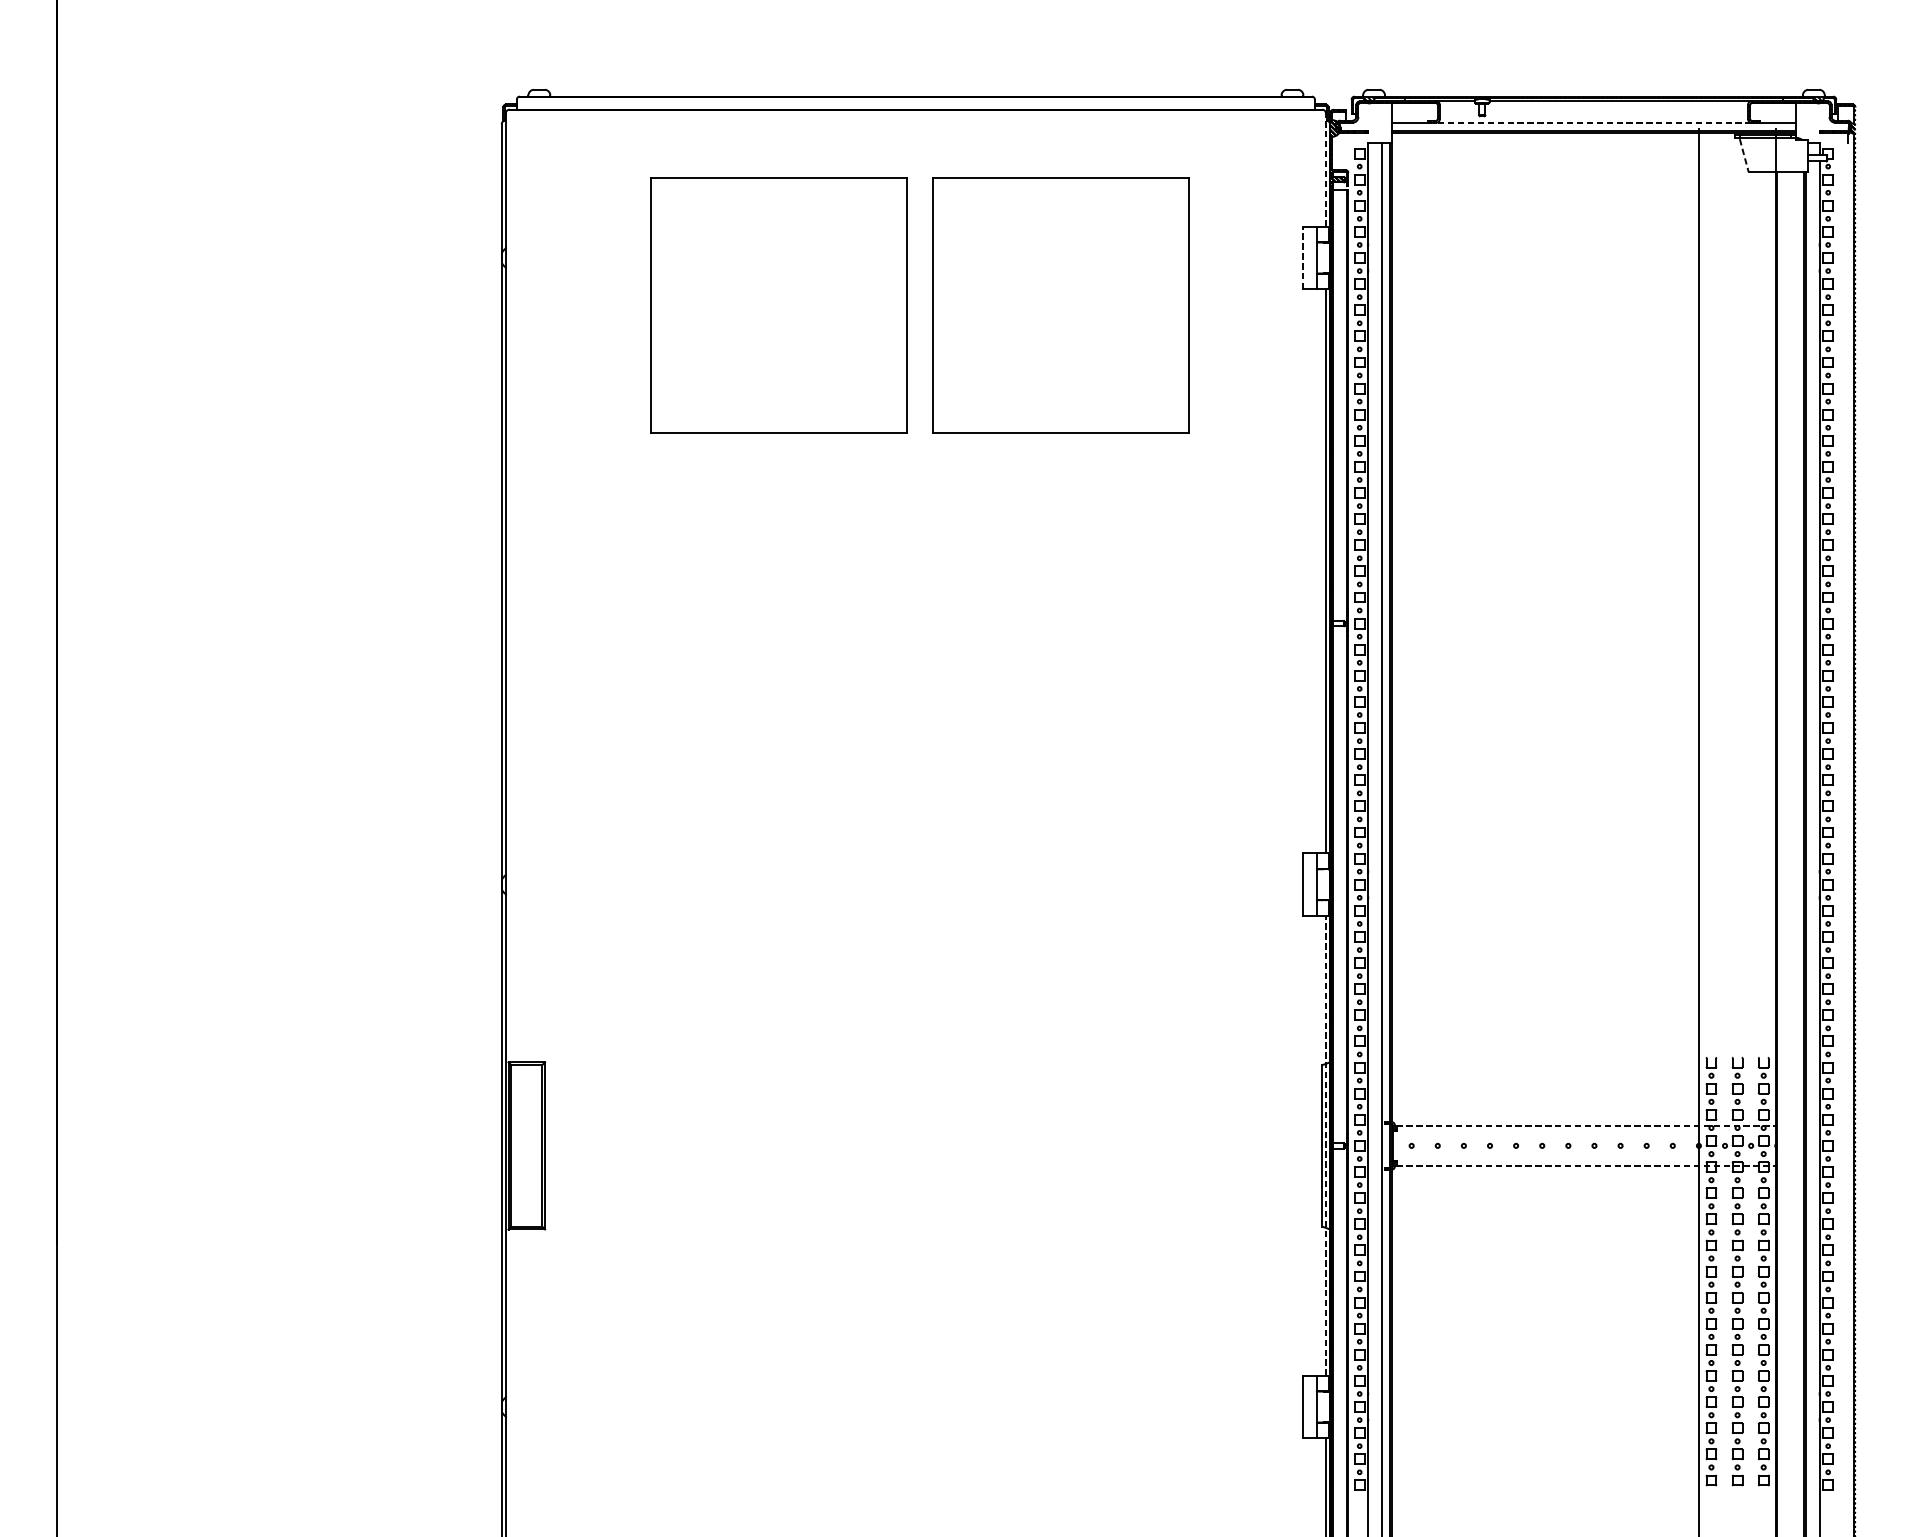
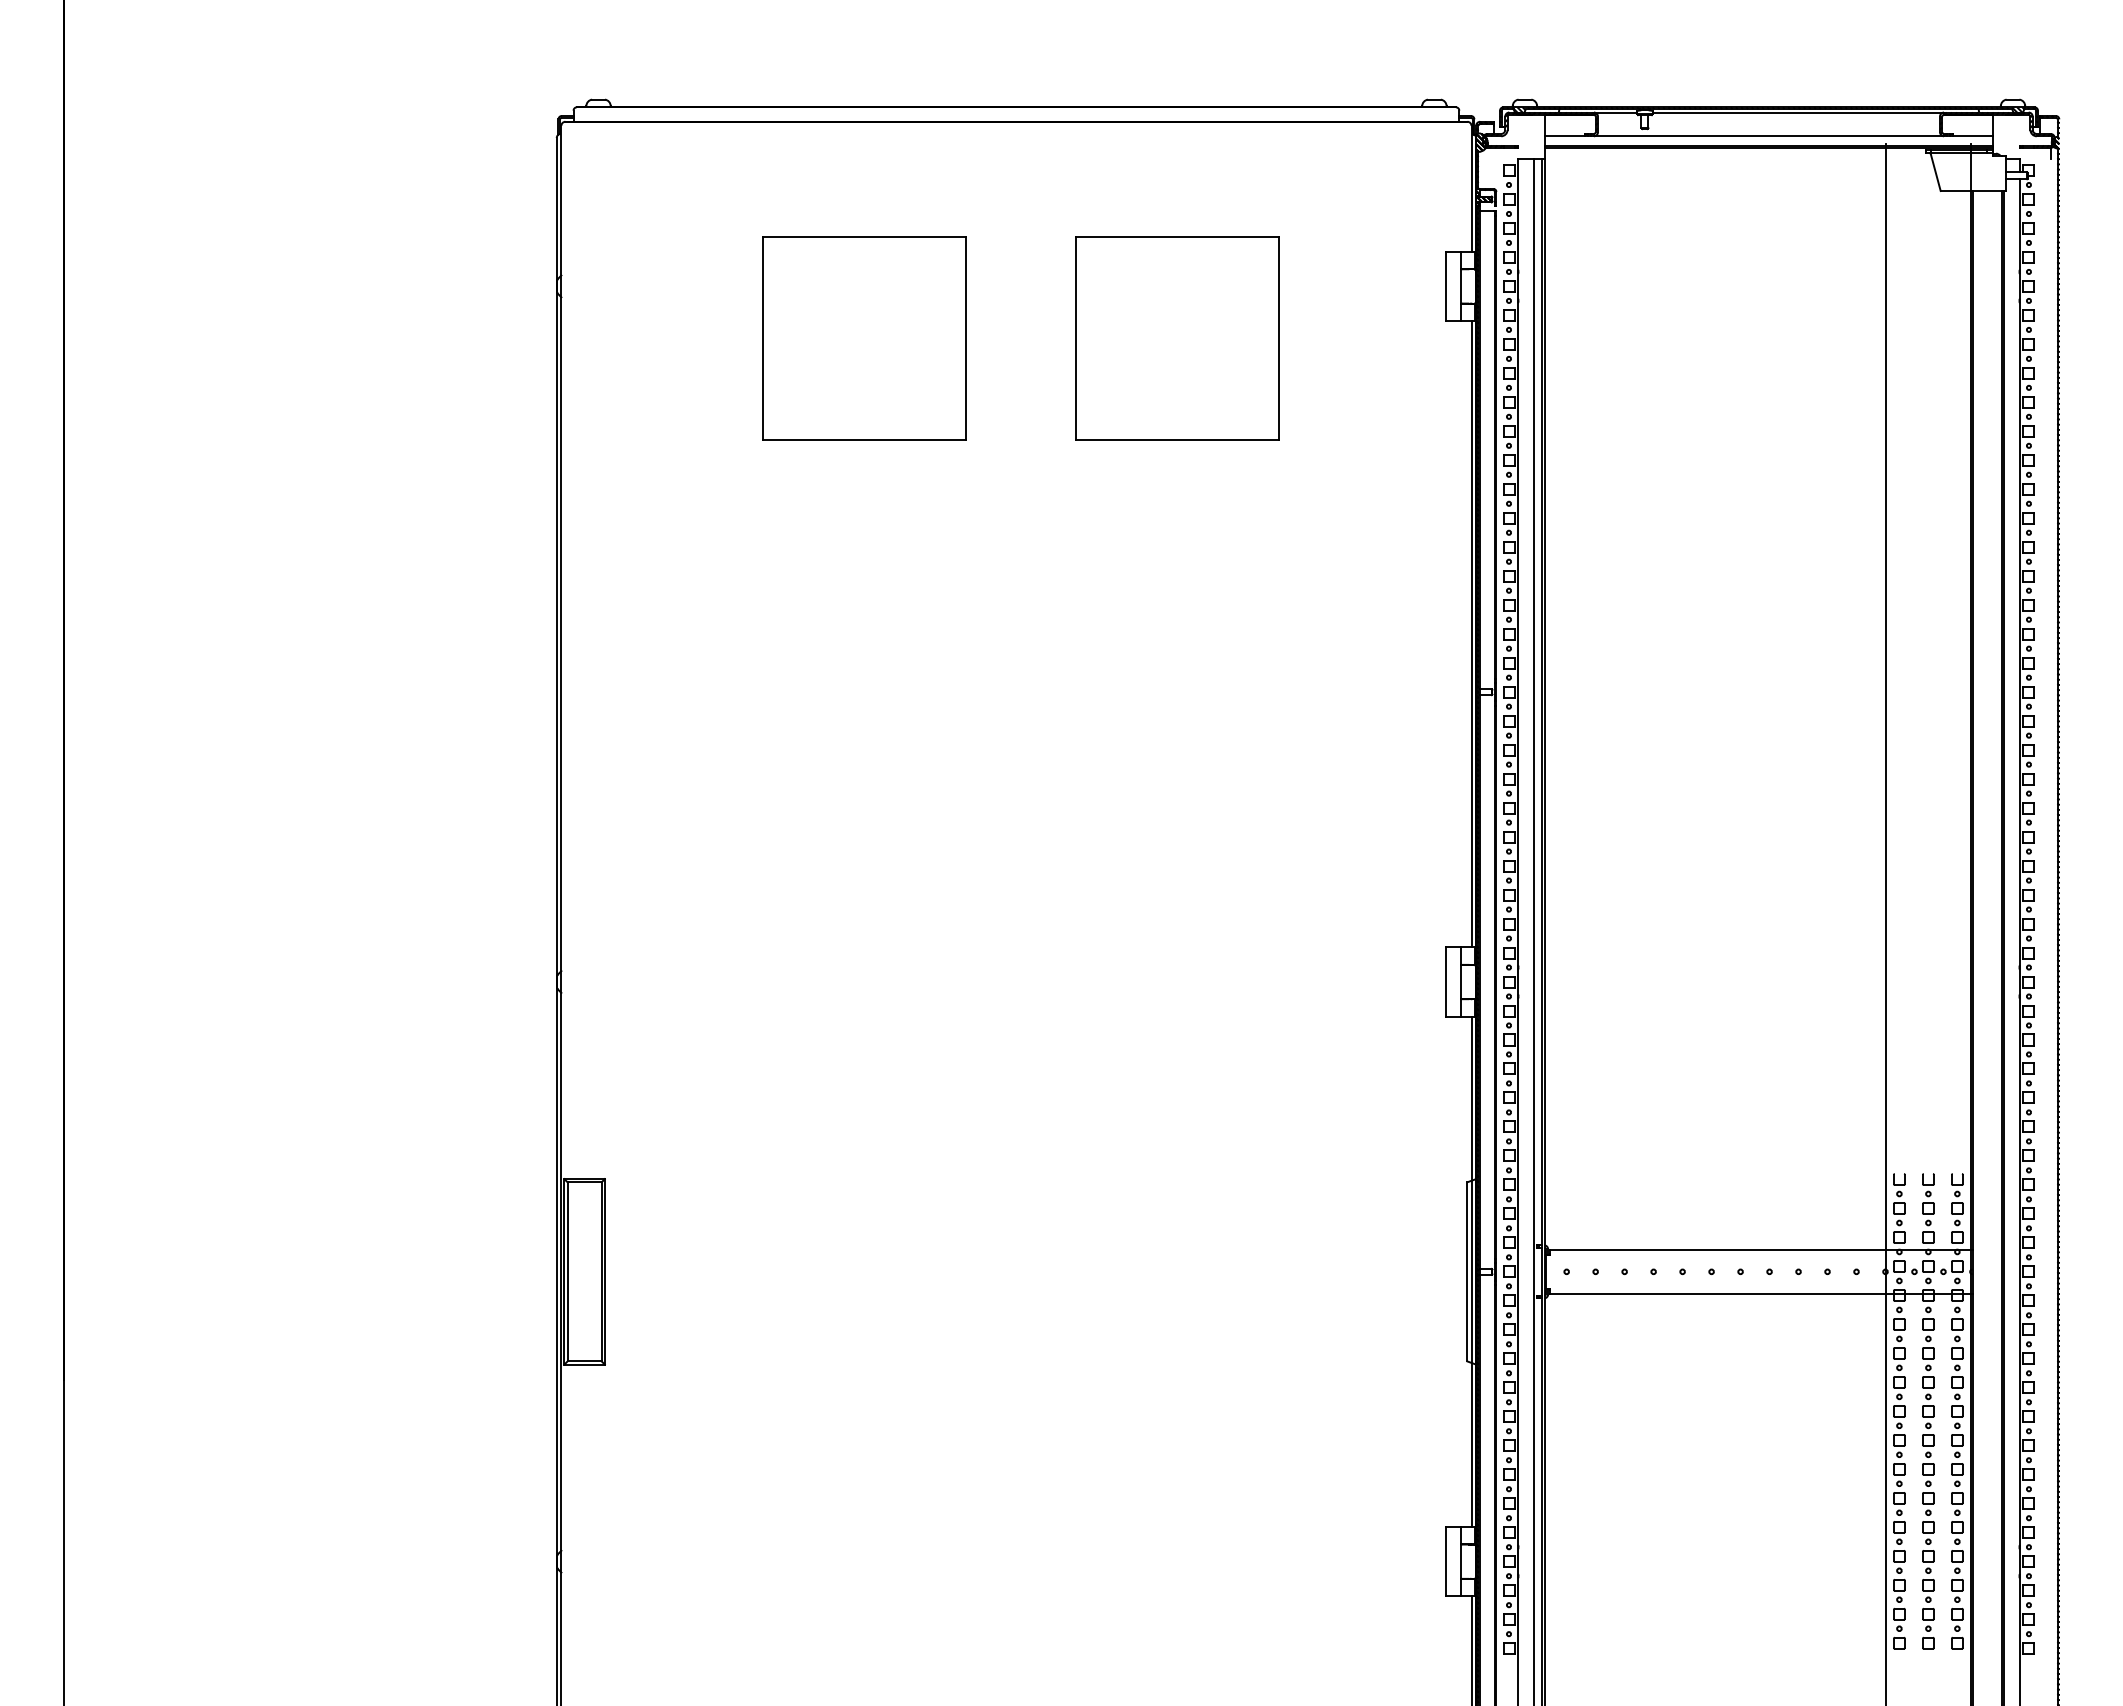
line: (1593, 122) -> (1768, 136), dashed -> solid
line: (1743, 155) -> (1935, 172), dashed -> solid
line: (1325, 169) -> (1471, 188), dashed -> solid
line: (1303, 258) -> (1446, 286), dashed -> solid
part: (779, 304) -> (864, 338), size x0.71
part: (1061, 304) -> (1177, 338), size x0.71
line: (1587, 1125) -> (1761, 1249), dashed -> solid
line: (1325, 1145) -> (1471, 1271), dashed -> solid
line: (1587, 1165) -> (1761, 1293), dashed -> solid

